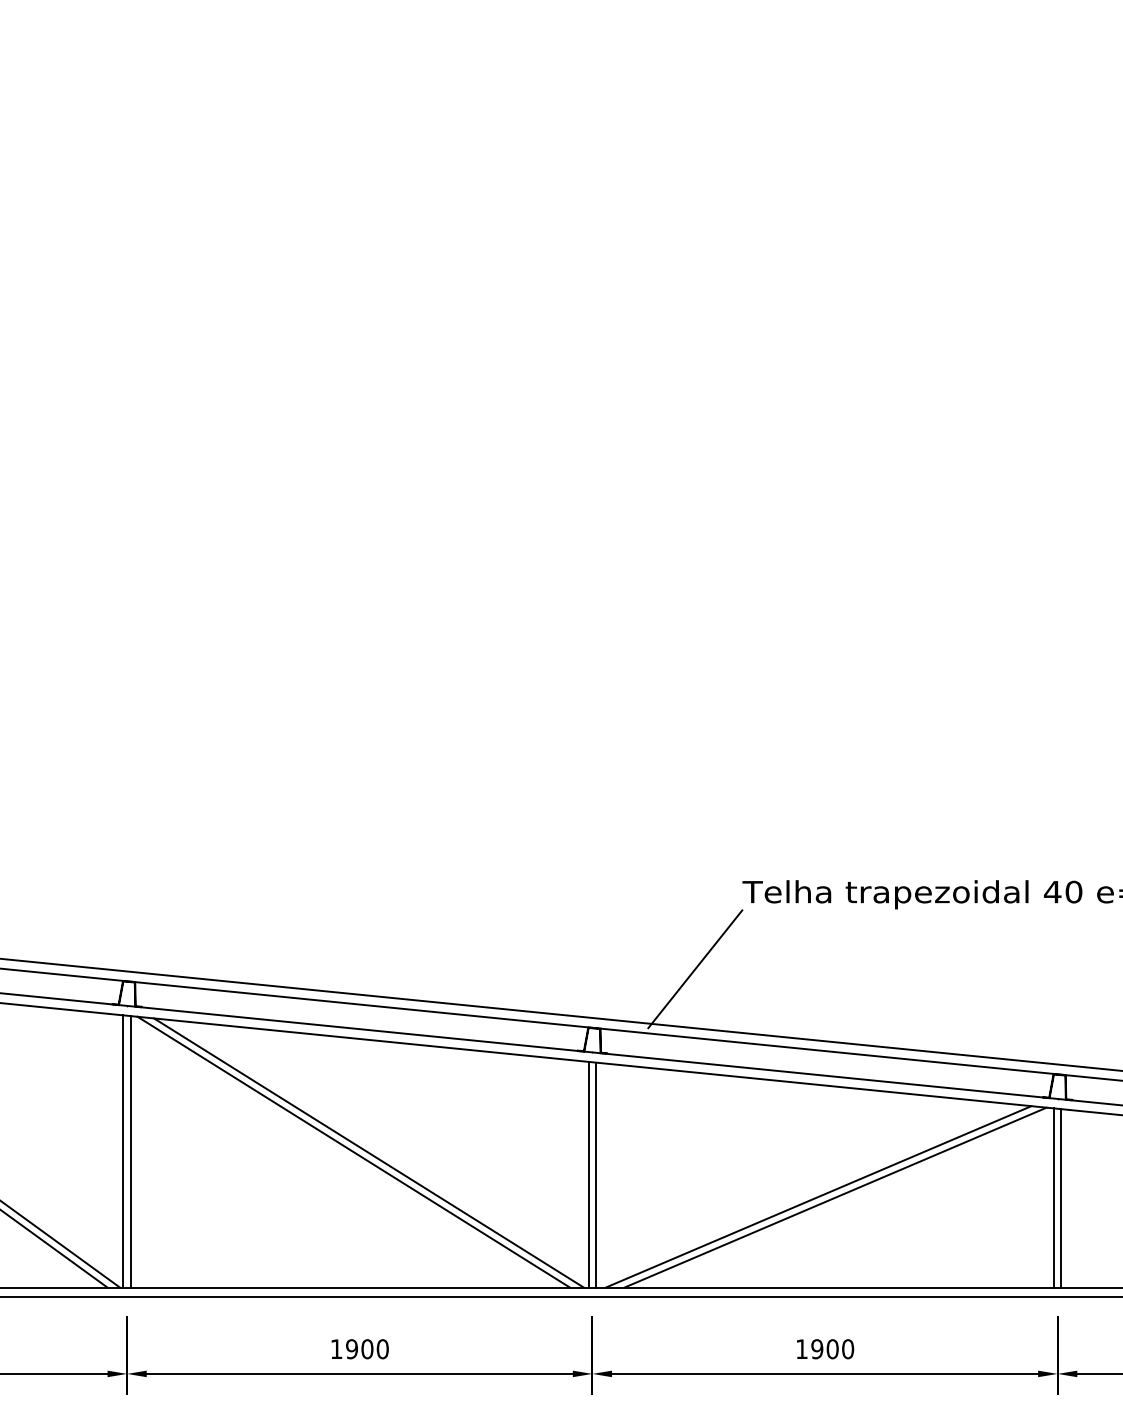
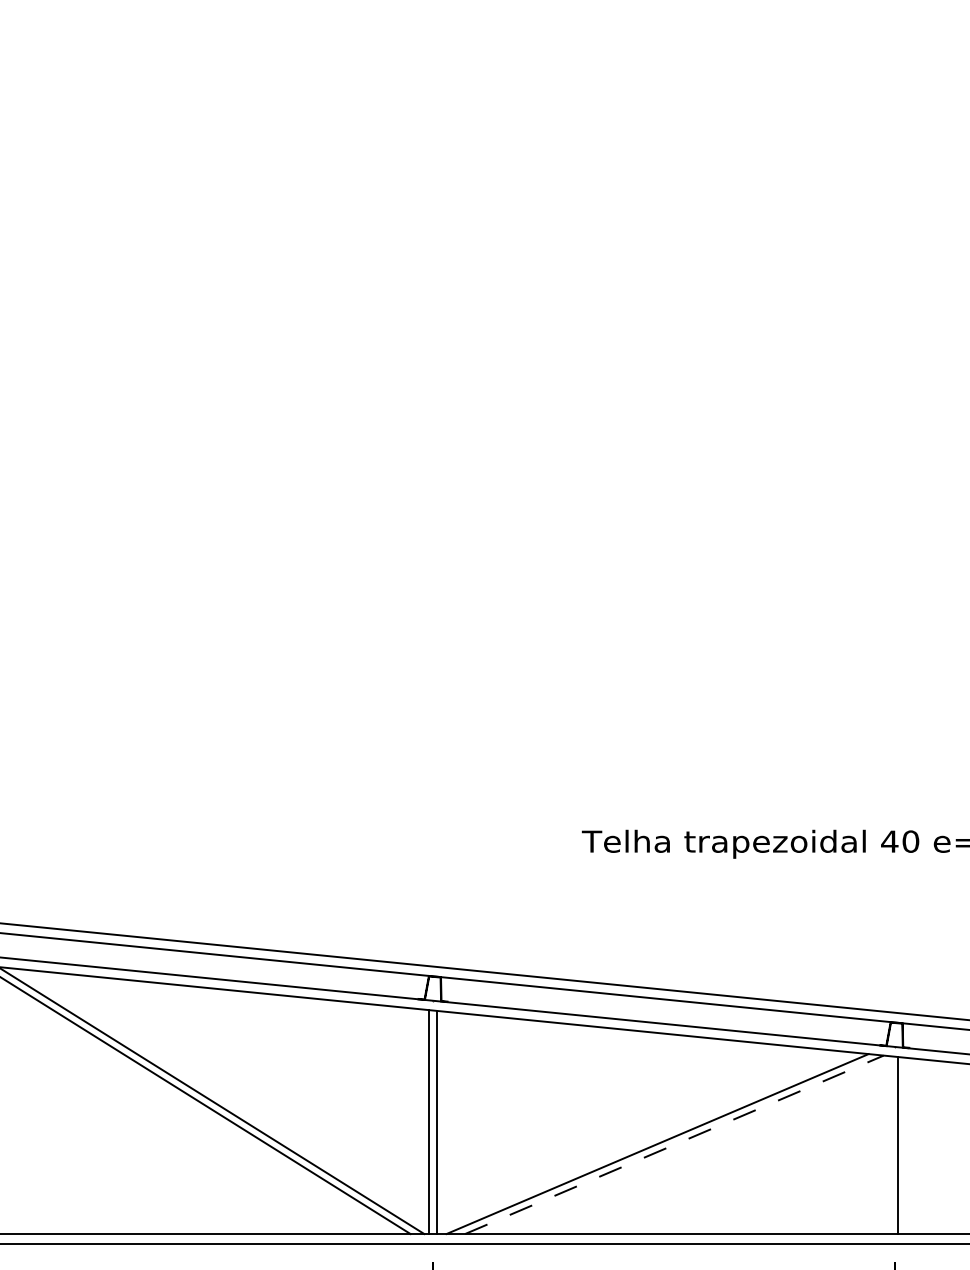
line: (695, 969) -> (535, 918), removed
line: (836, 1197) -> (675, 1144), solid -> dashed
line: (1054, 1197) -> (891, 1144), removed

